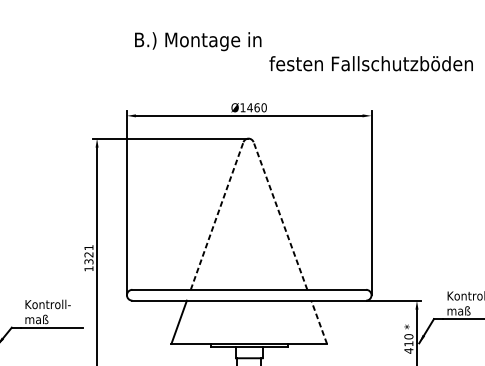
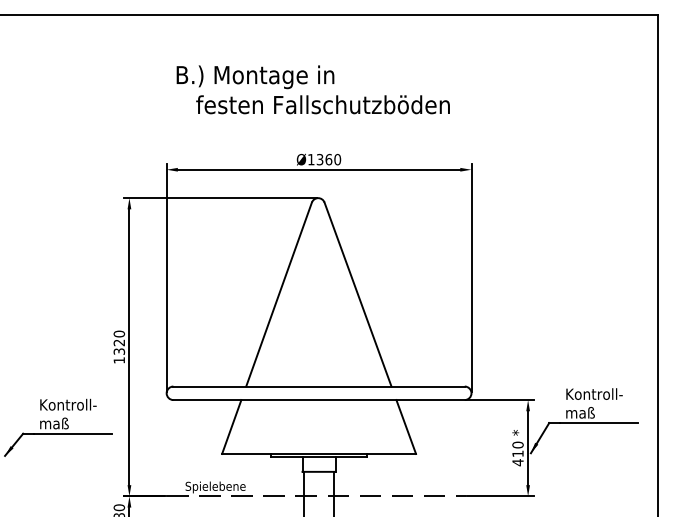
text: (370, 63) -> (322, 104), moved
text: (249, 107) -> (319, 159), Ø1460 -> Ø1360
line: (217, 215) -> (279, 294), dashed -> solid
line: (280, 215) -> (358, 294), dashed -> solid
text: (89, 247) -> (119, 333), 1321 -> 1320
line: (319, 321) -> (406, 426), dashed -> solid

